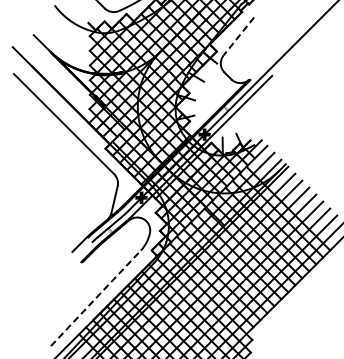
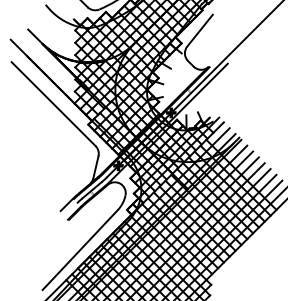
line: (238, 36) -> (199, 30), dashed -> solid
line: (95, 298) -> (79, 250), dashed -> solid

